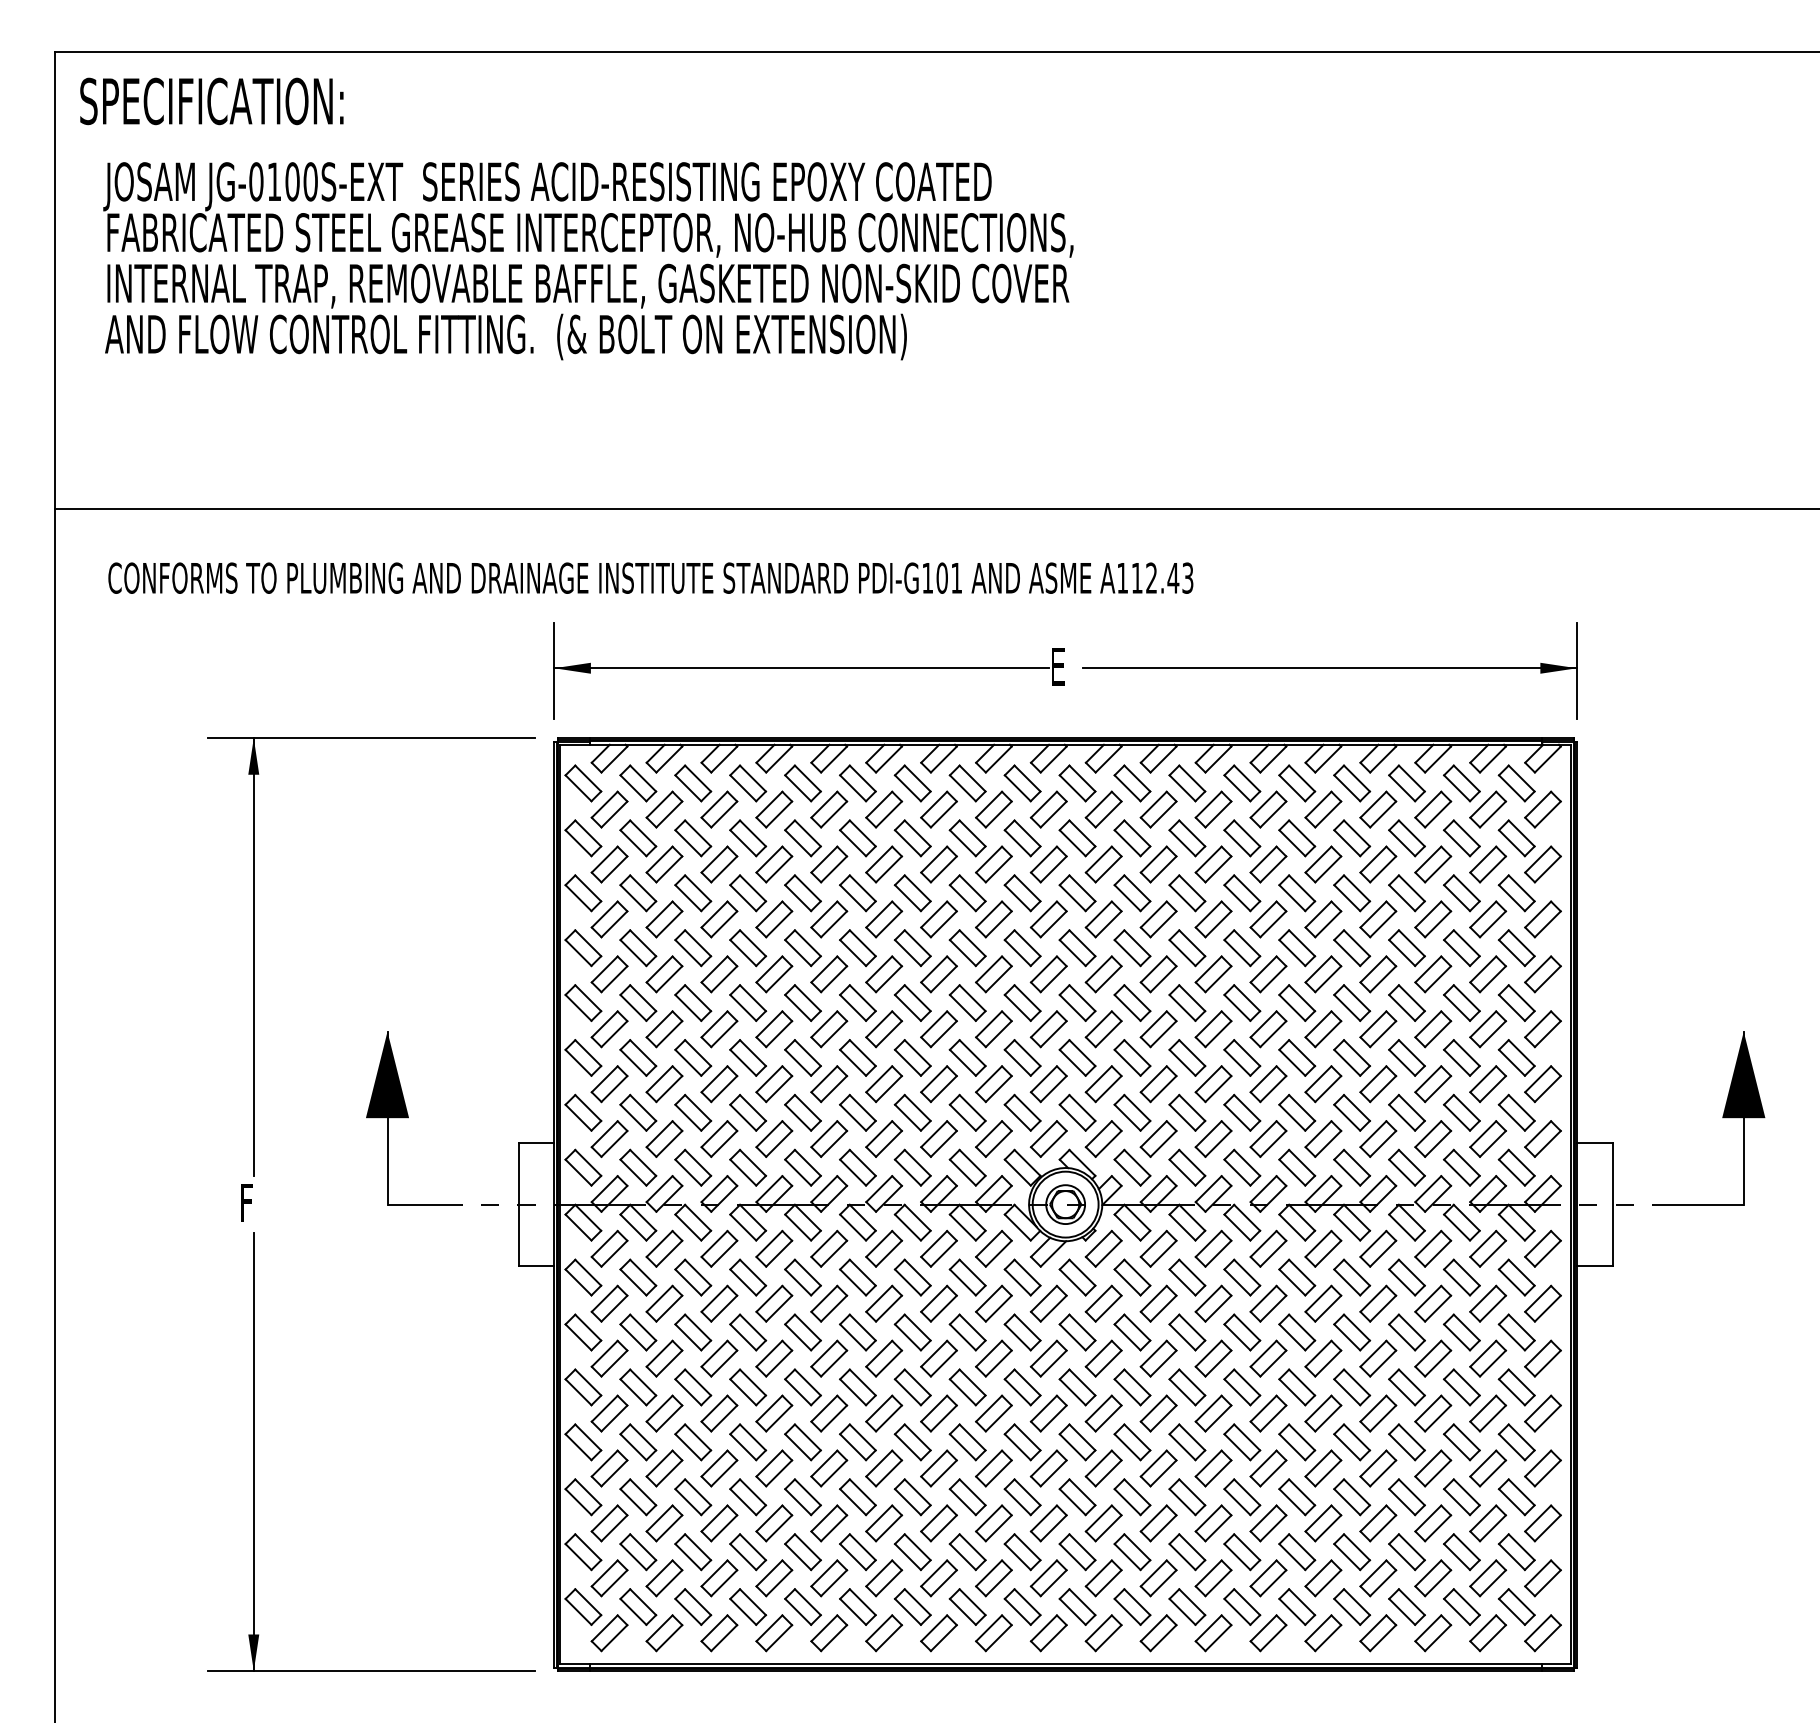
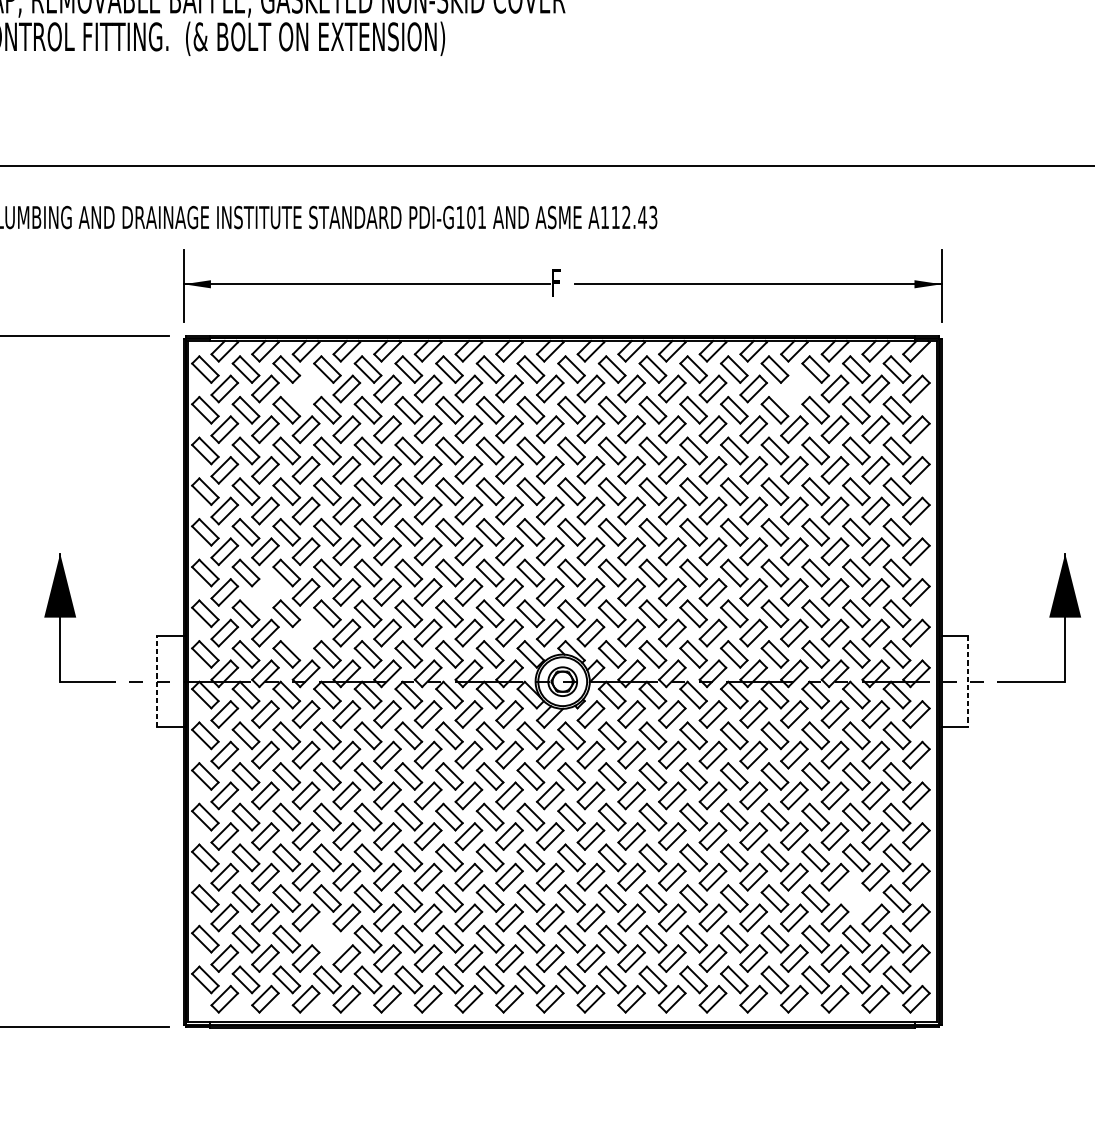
text: (1059, 666) -> (558, 282), E -> F
part: (719, 809) -> (306, 388), removed
part: (1378, 809) -> (794, 388), removed
part: (664, 1084) -> (265, 592), removed
part: (719, 1138) -> (306, 632), removed
line: (518, 1204) -> (157, 681), solid -> dashed
line: (1612, 1204) -> (967, 681), solid -> dashed
part: (1461, 1497) -> (856, 898), removed
part: (748, 1552) -> (327, 939), removed

